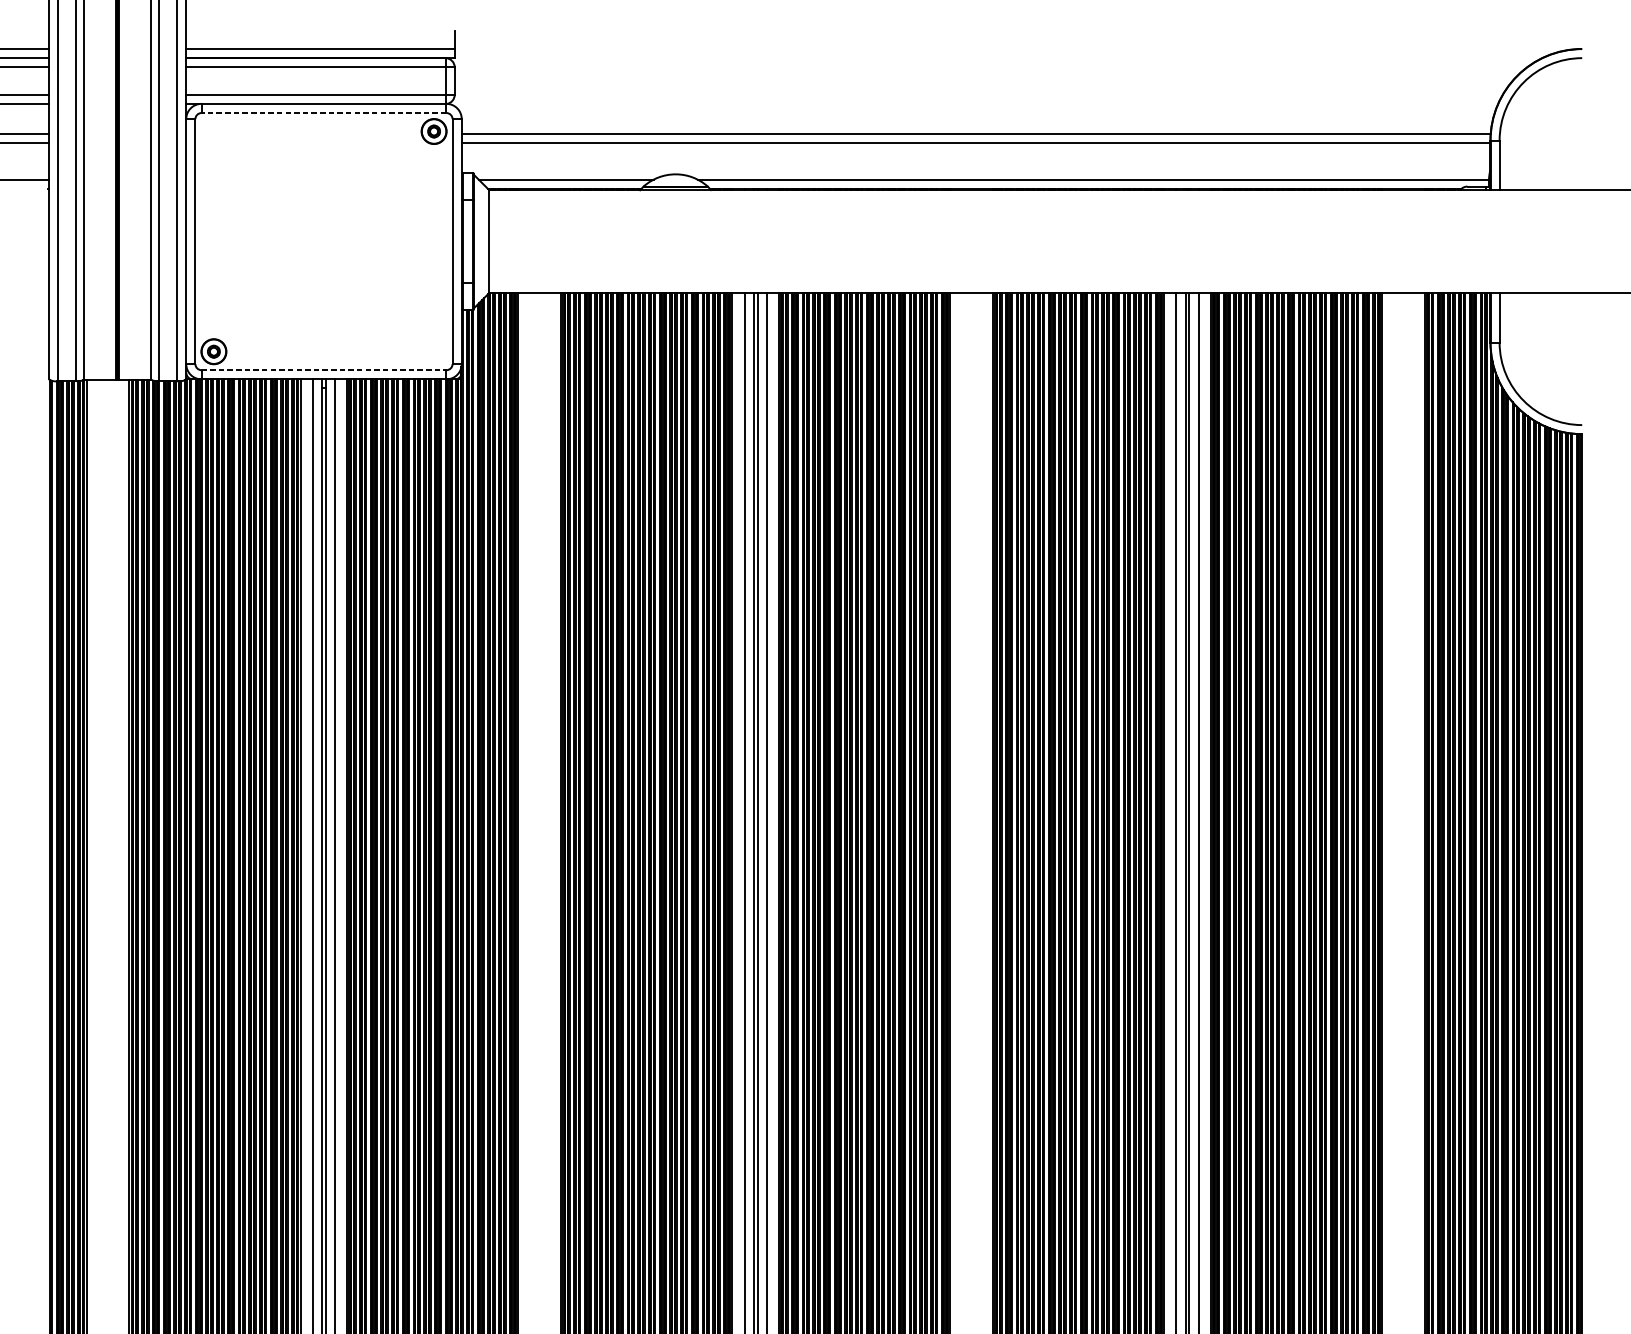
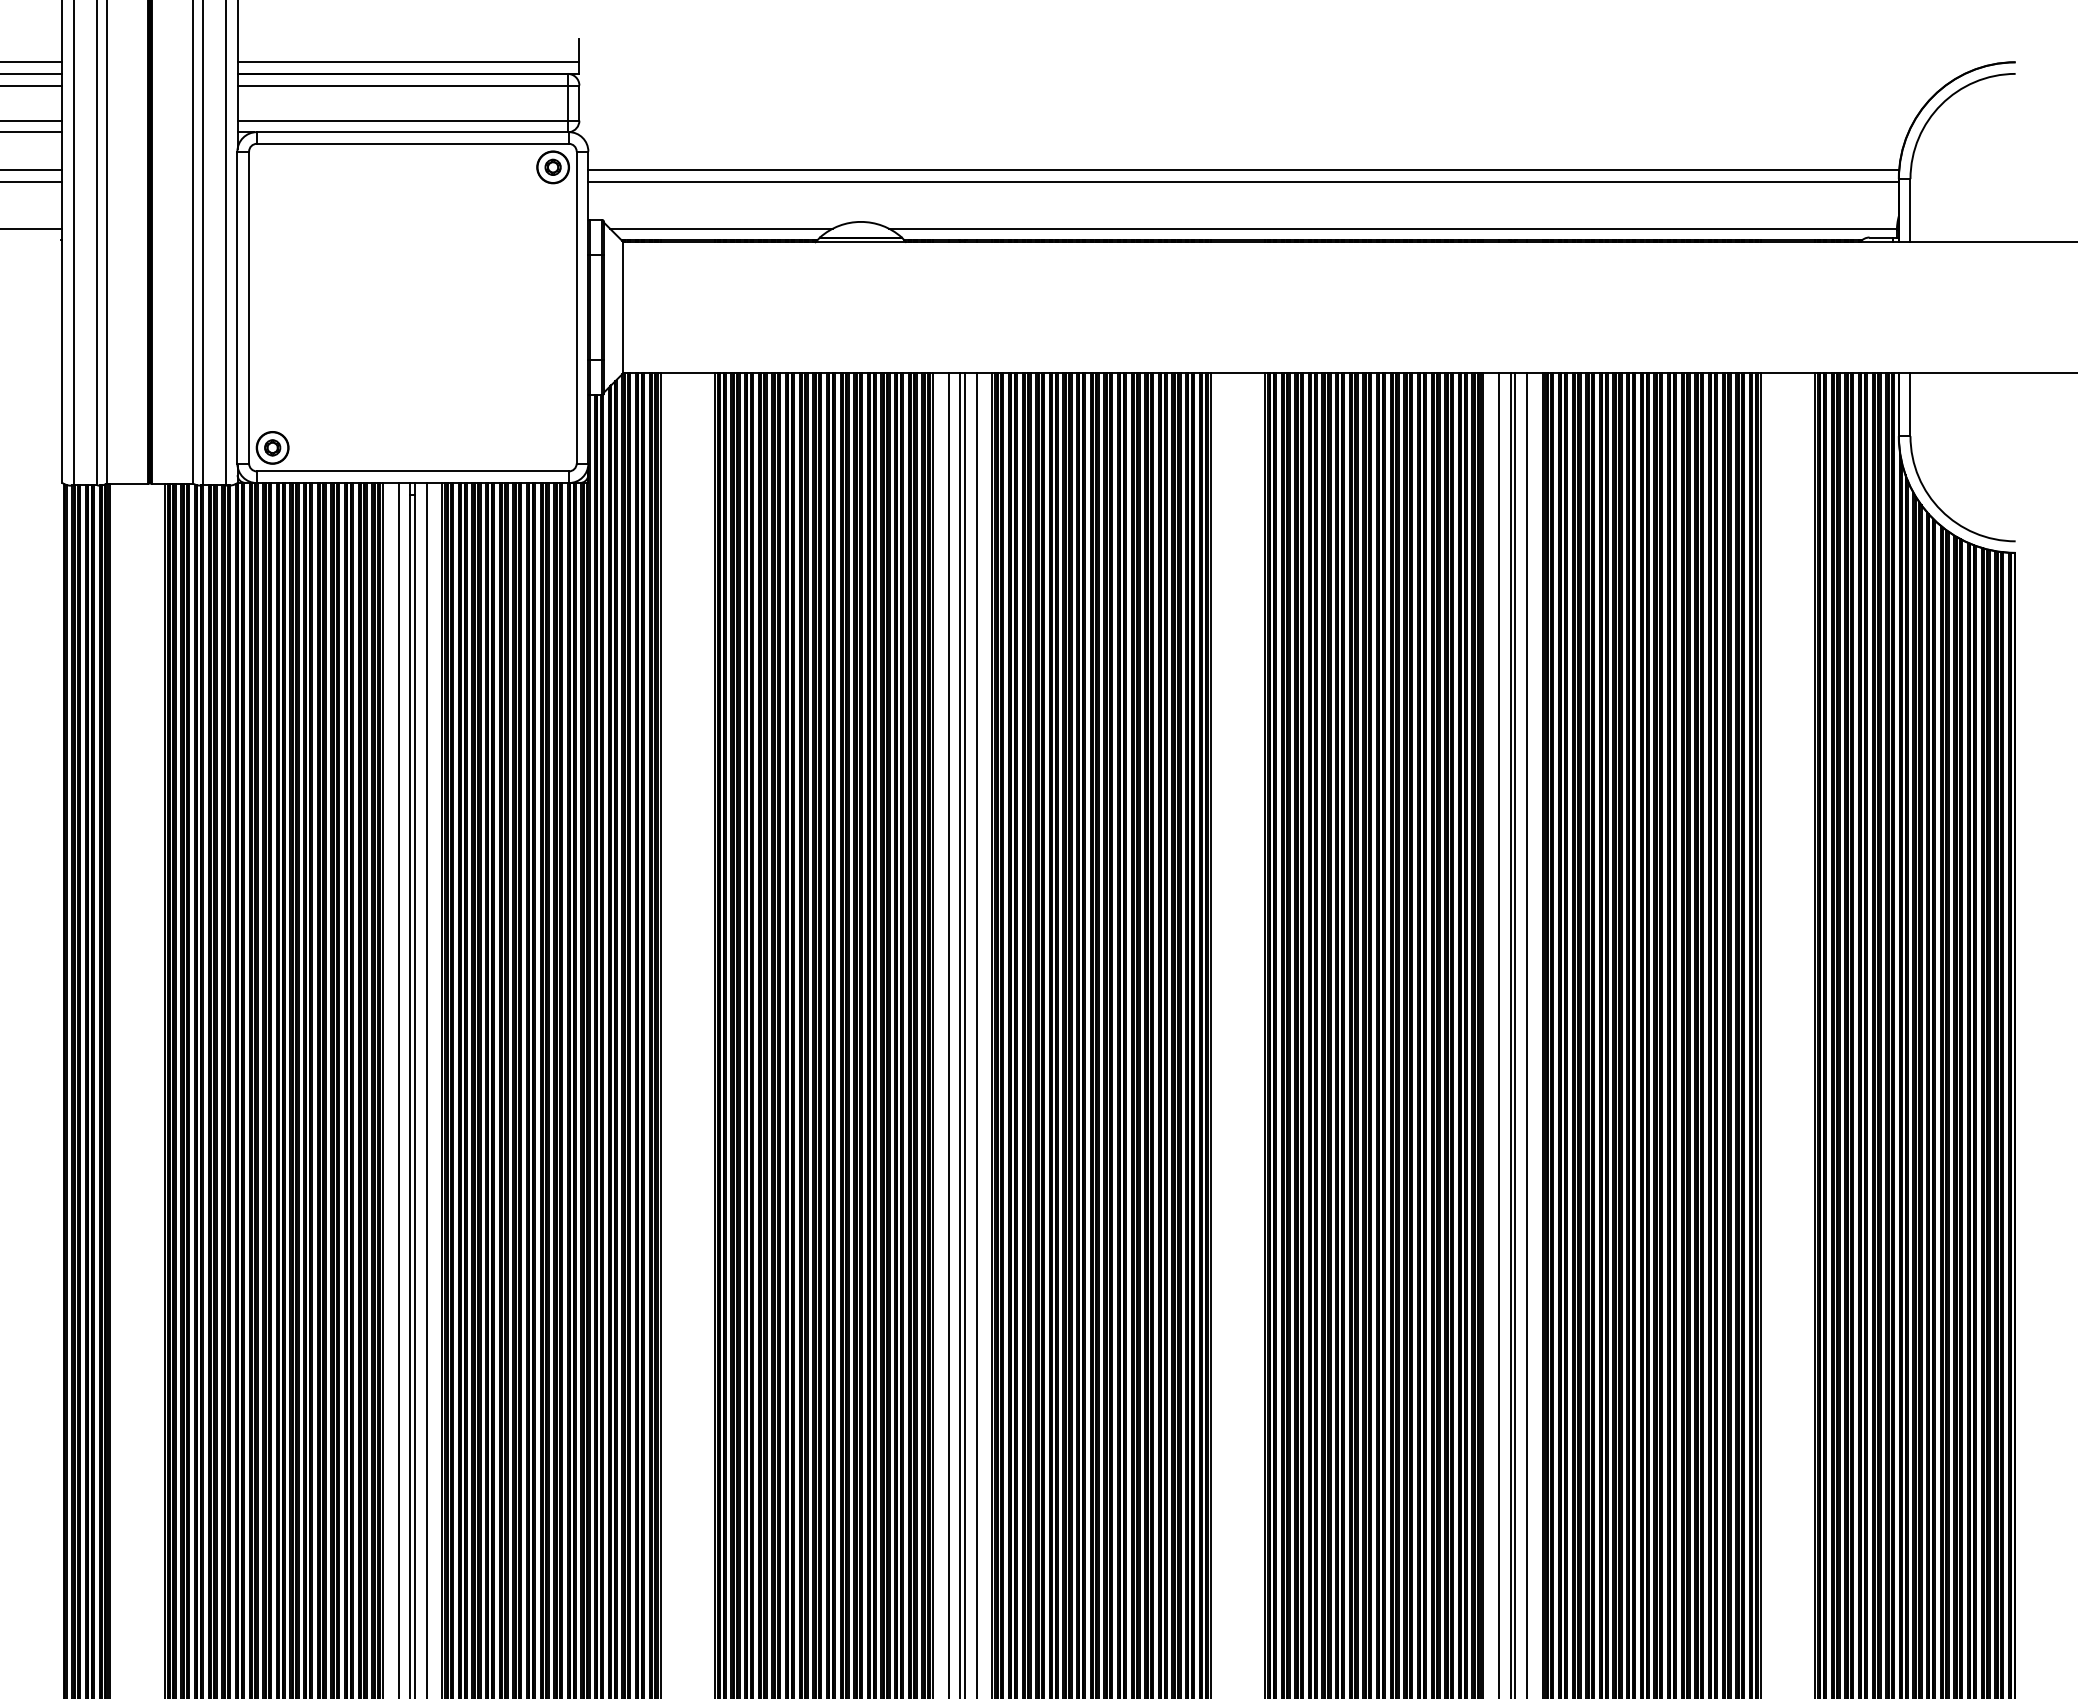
line: (323, 112) -> (412, 143), dashed -> solid
line: (324, 370) -> (413, 471), dashed -> solid

